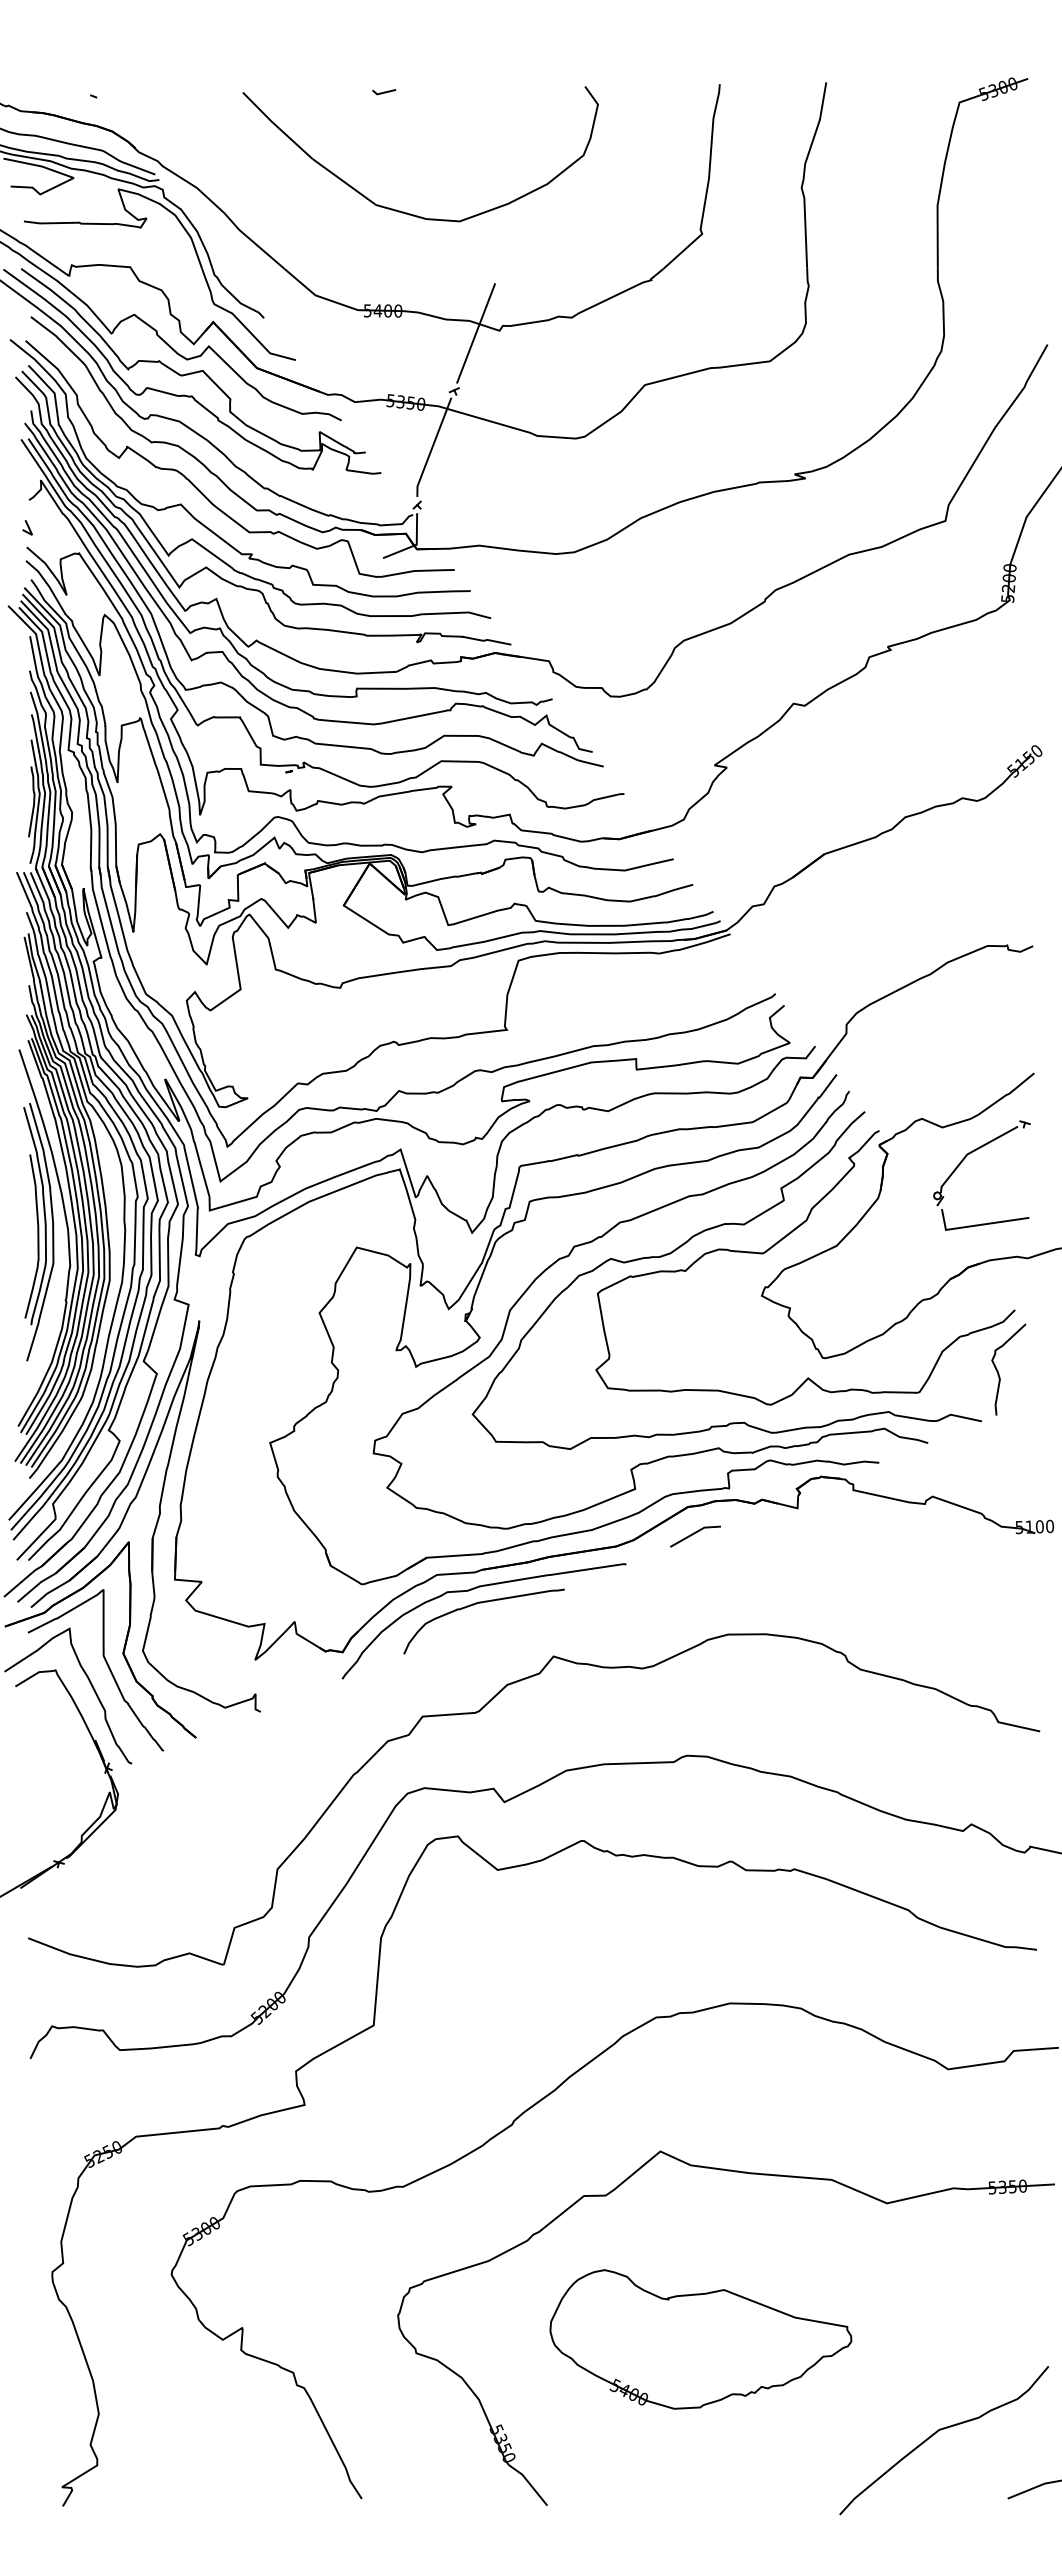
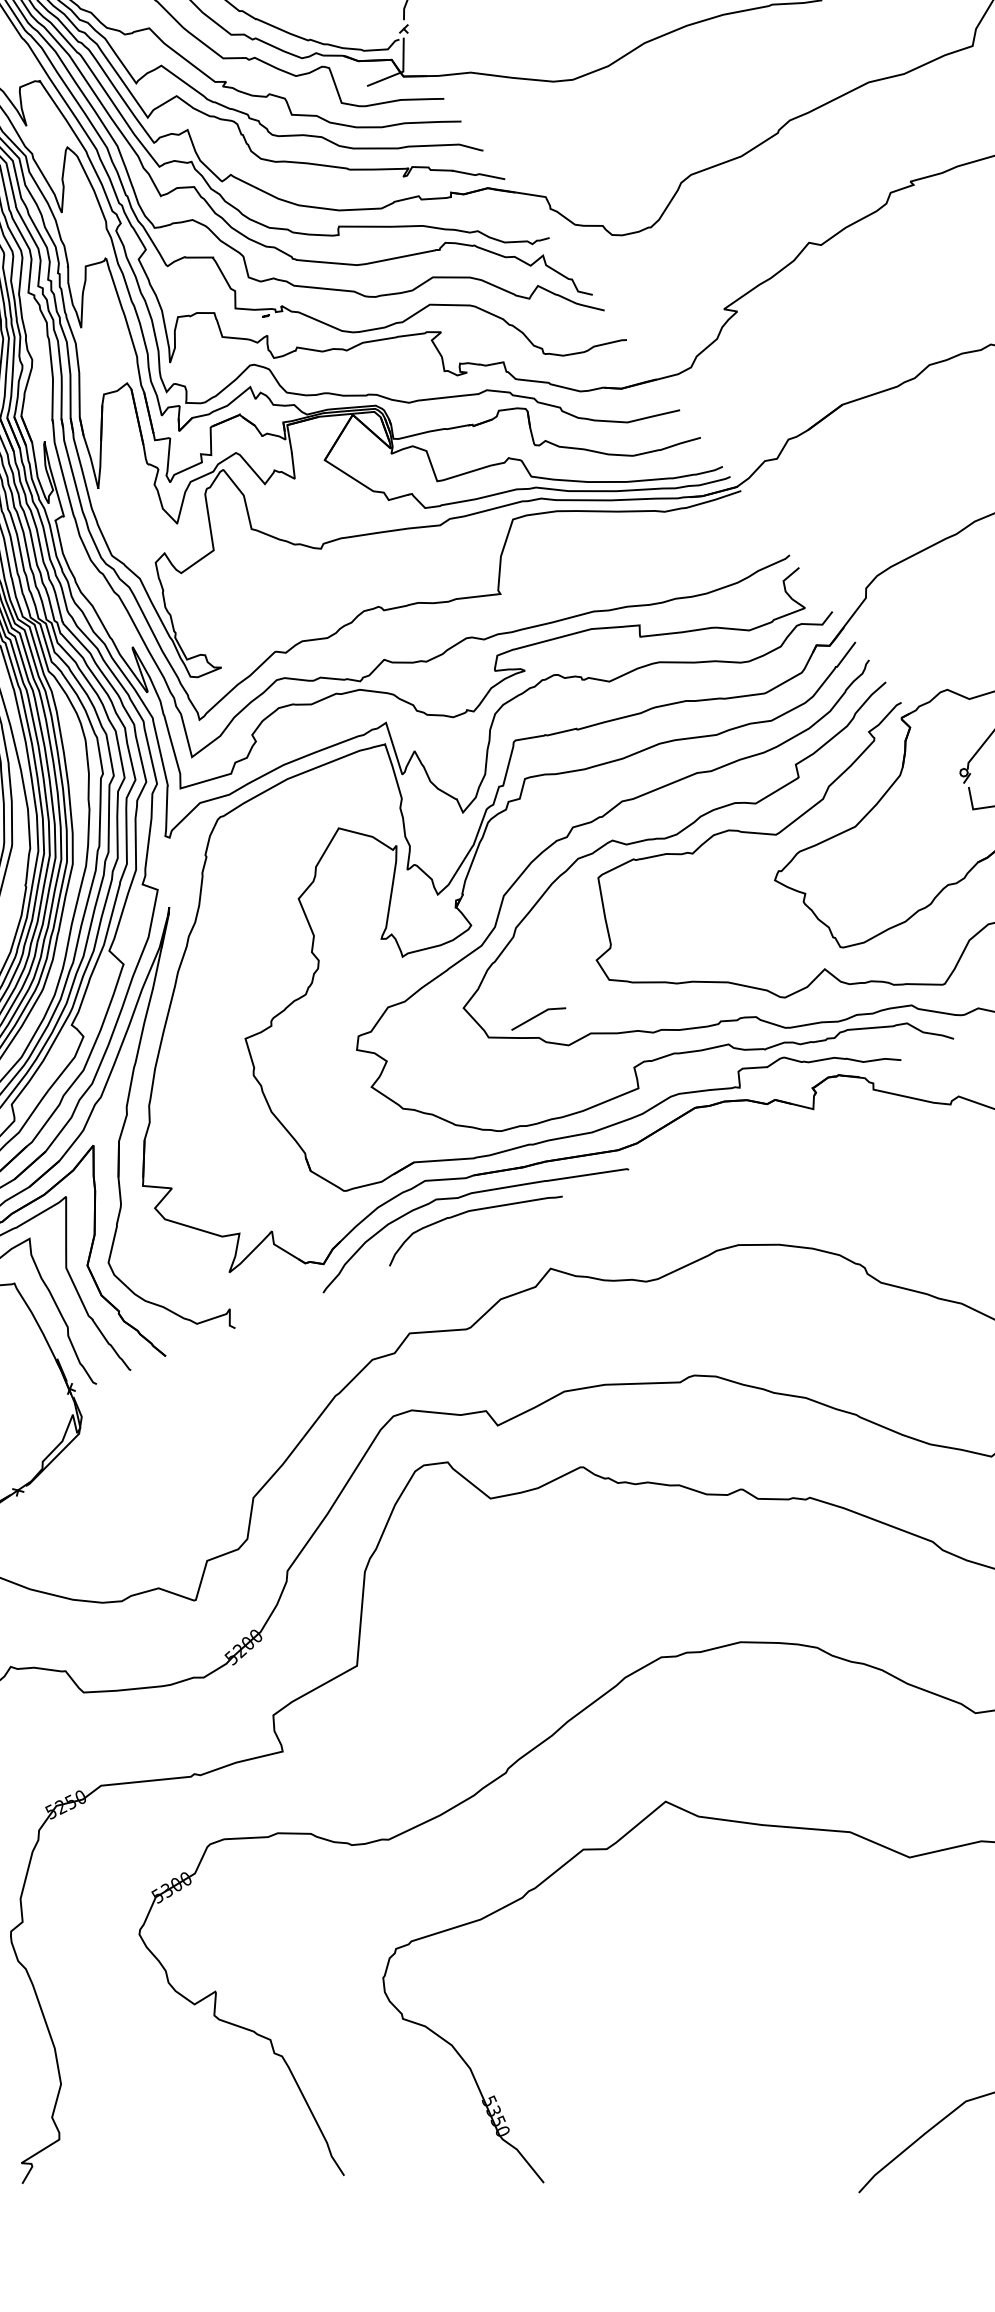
line: (694, 1534) -> (537, 1016), moved
part: (700, 2339) -> (708, 2004), removed

